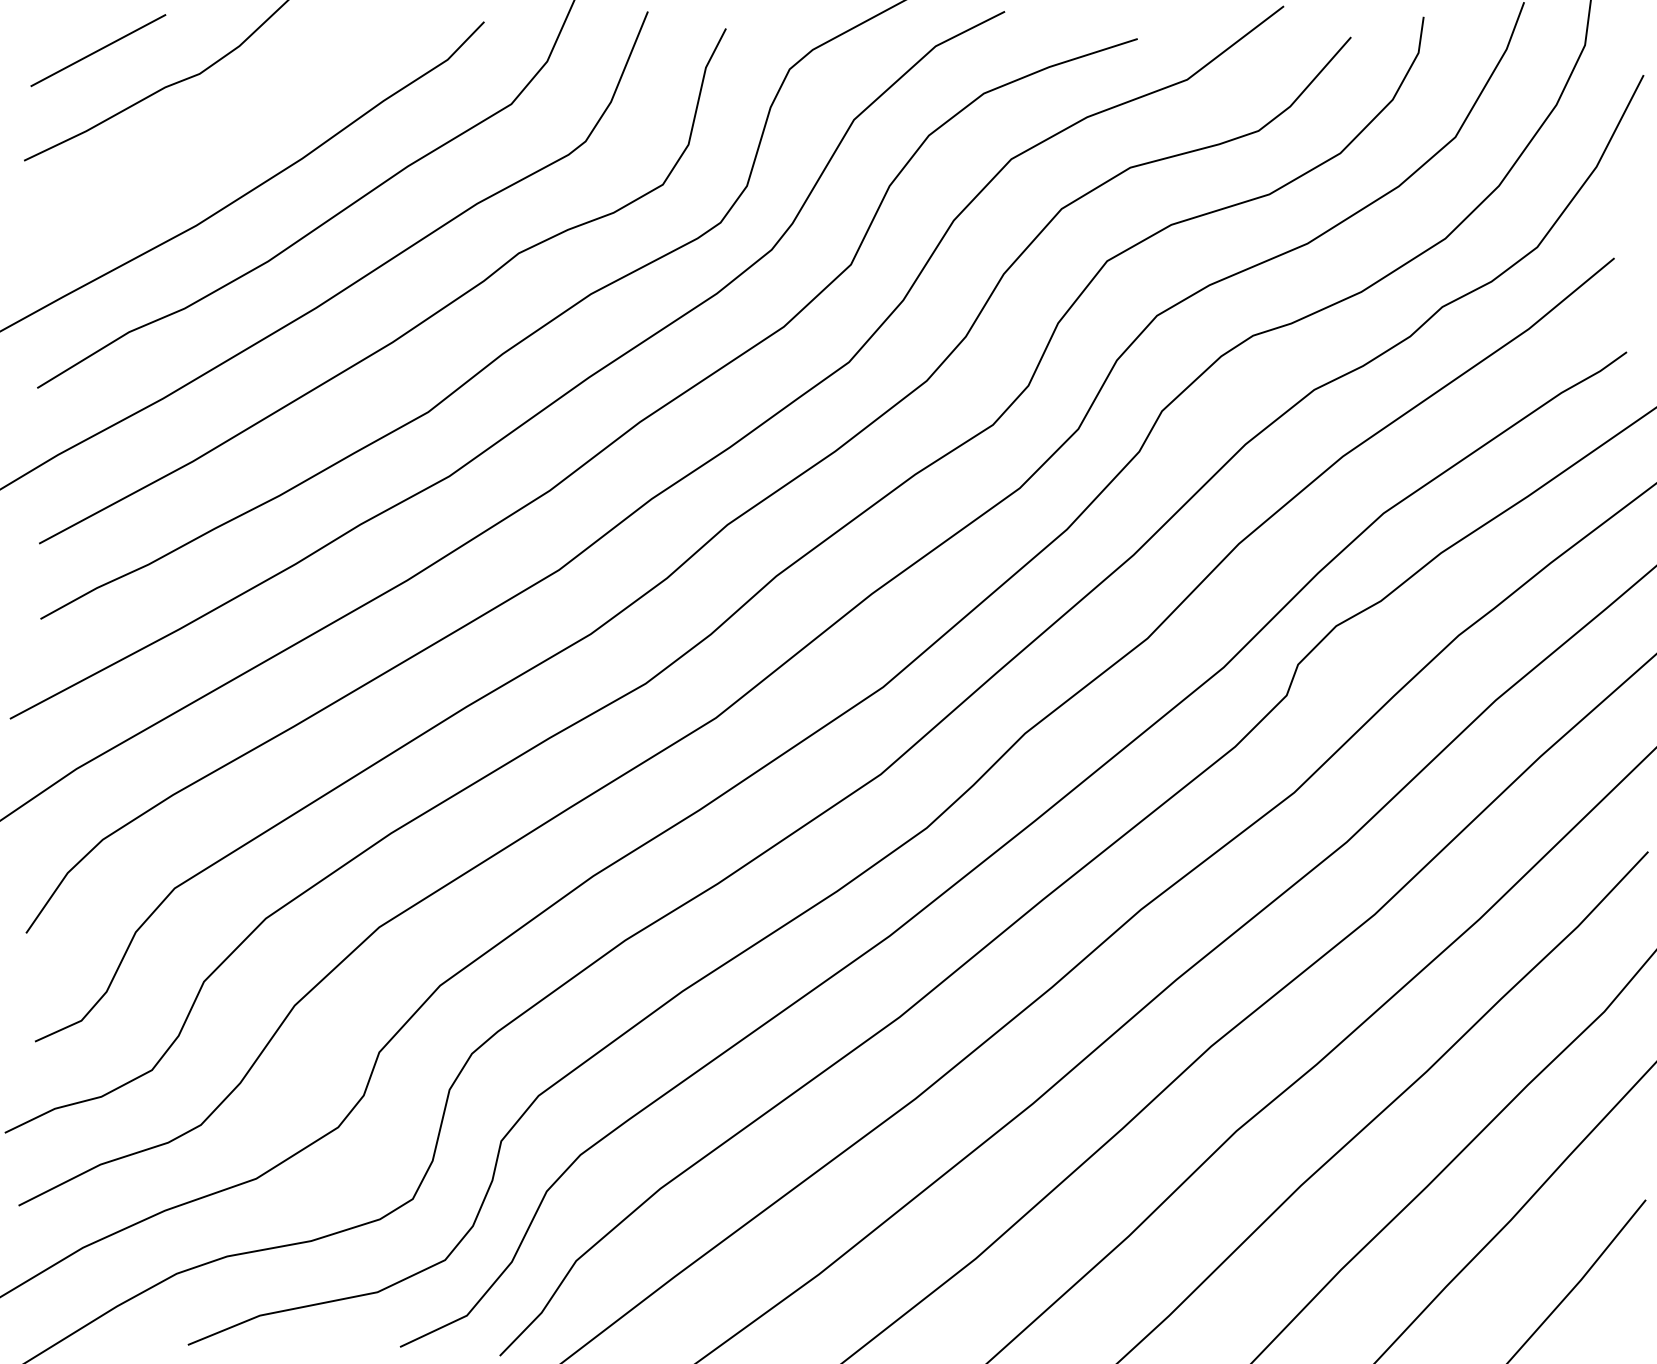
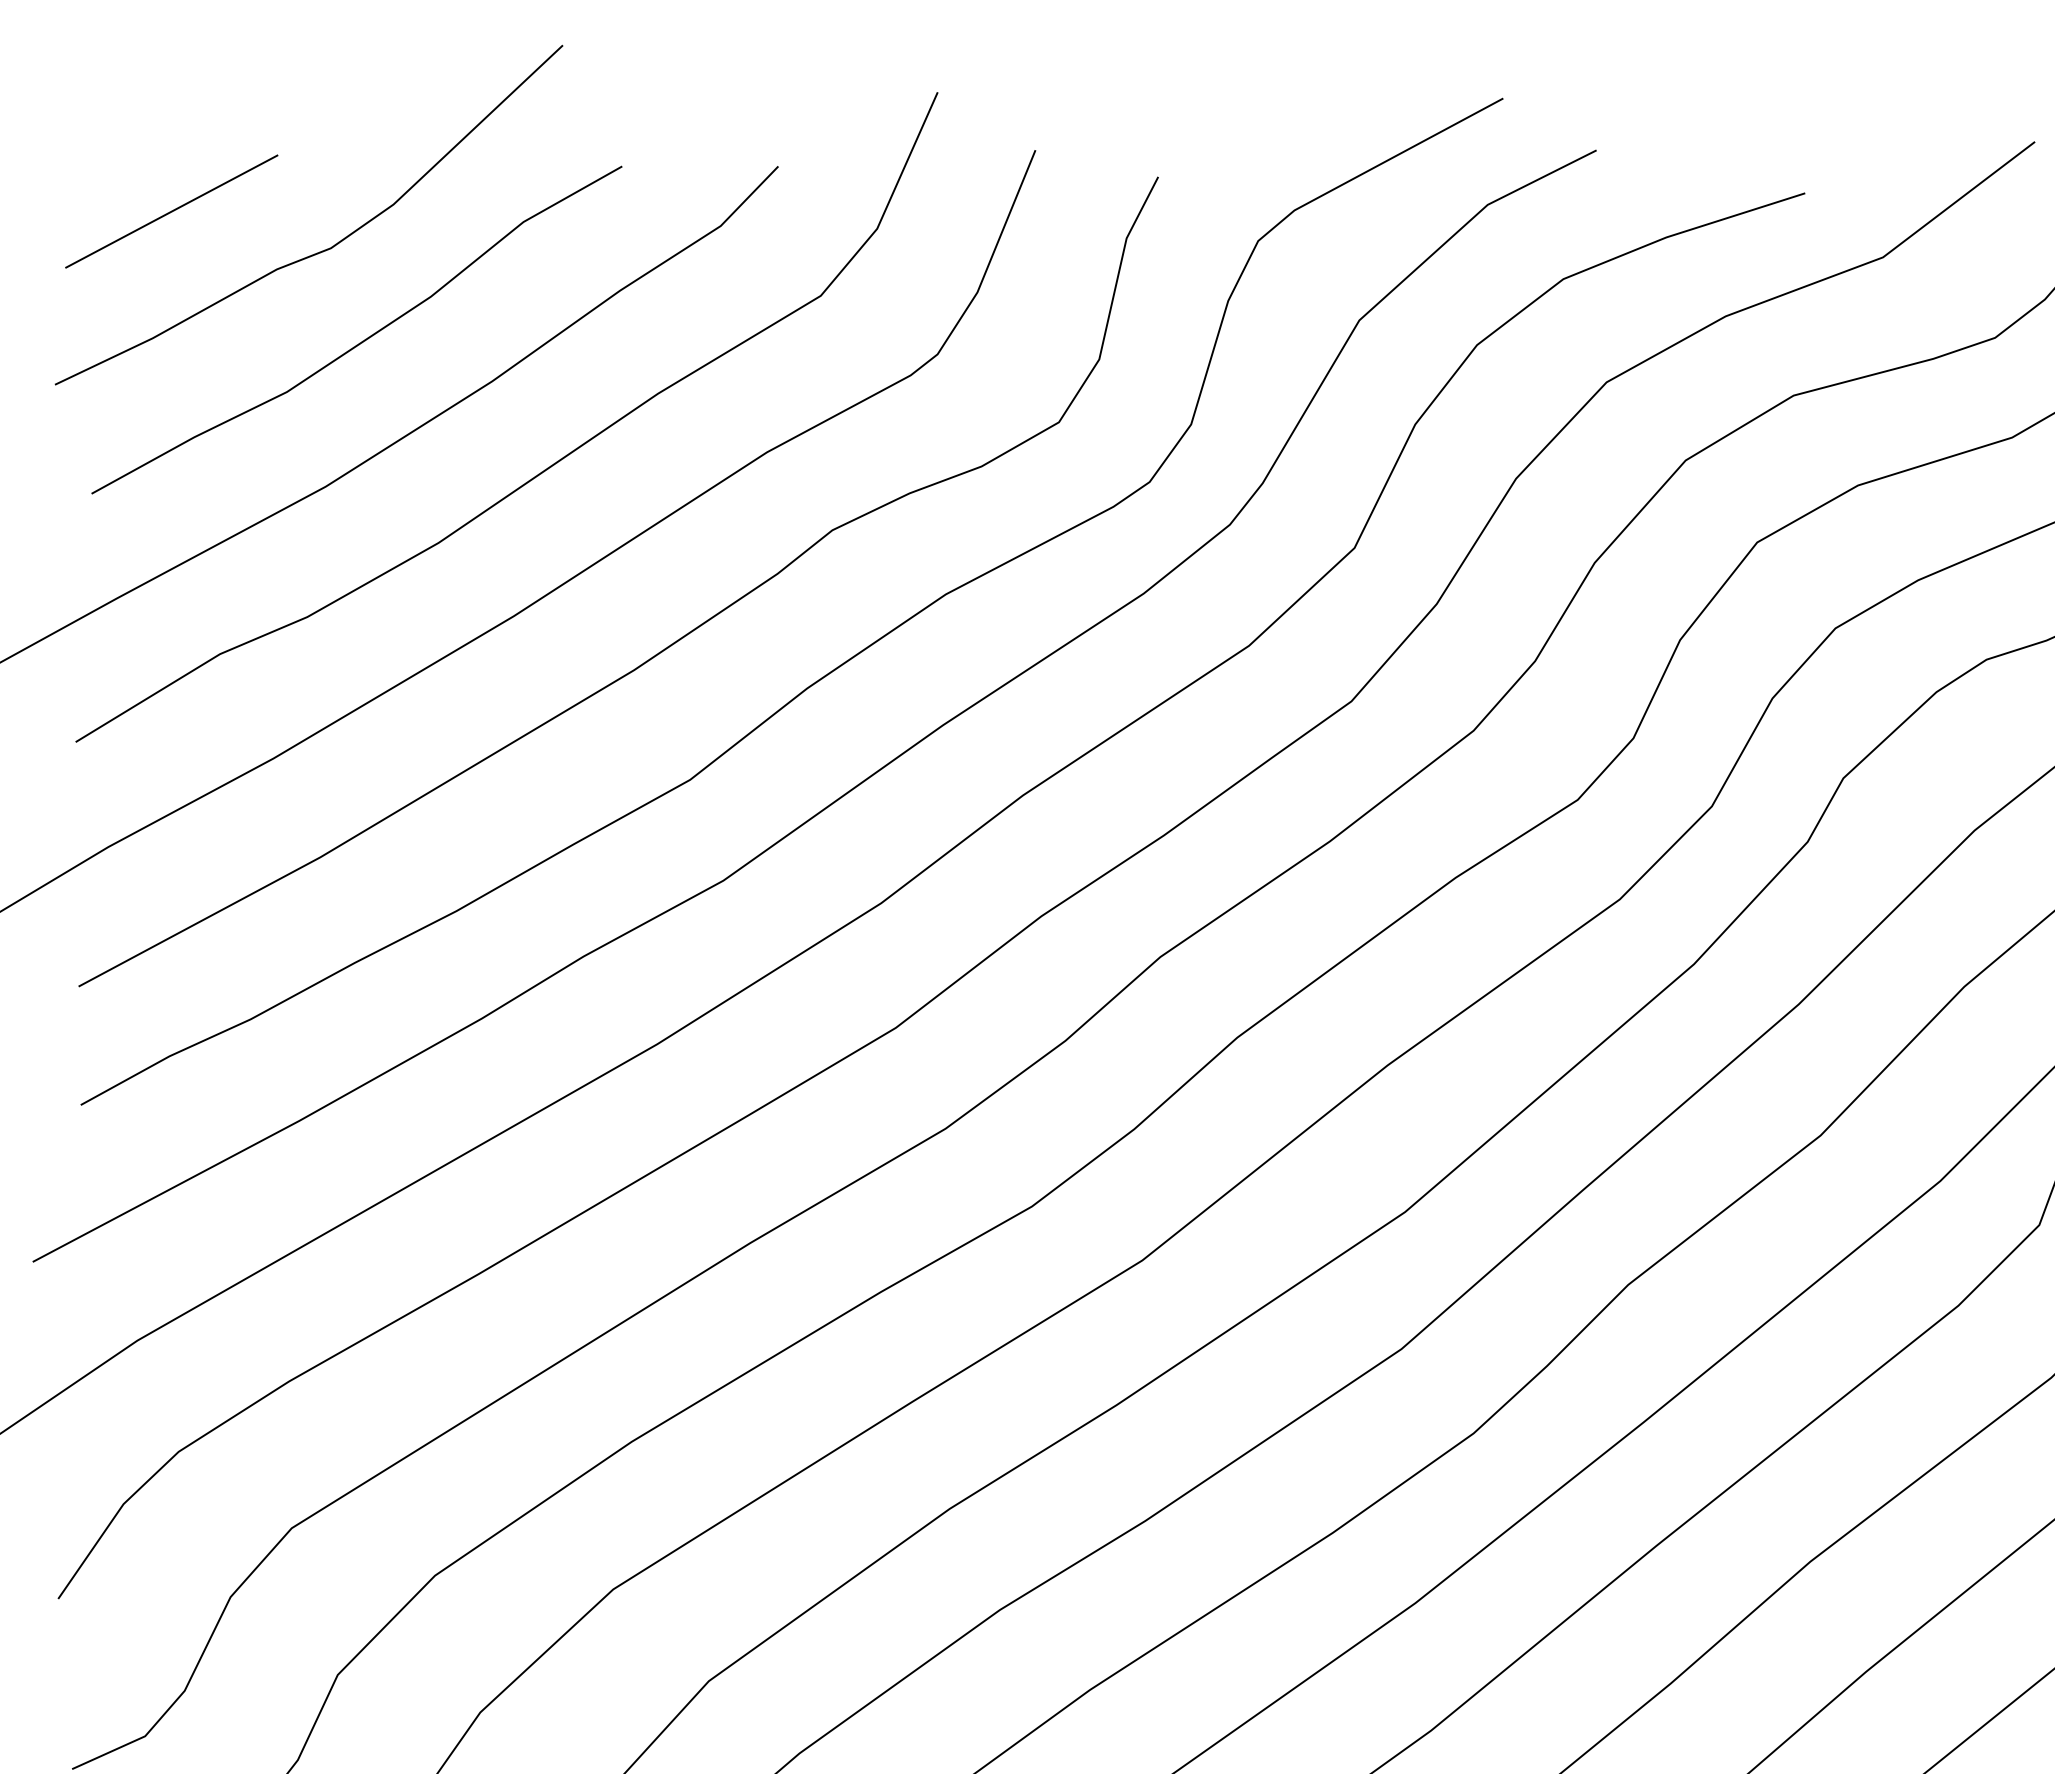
part: (219, 132) -> (362, 340), added

